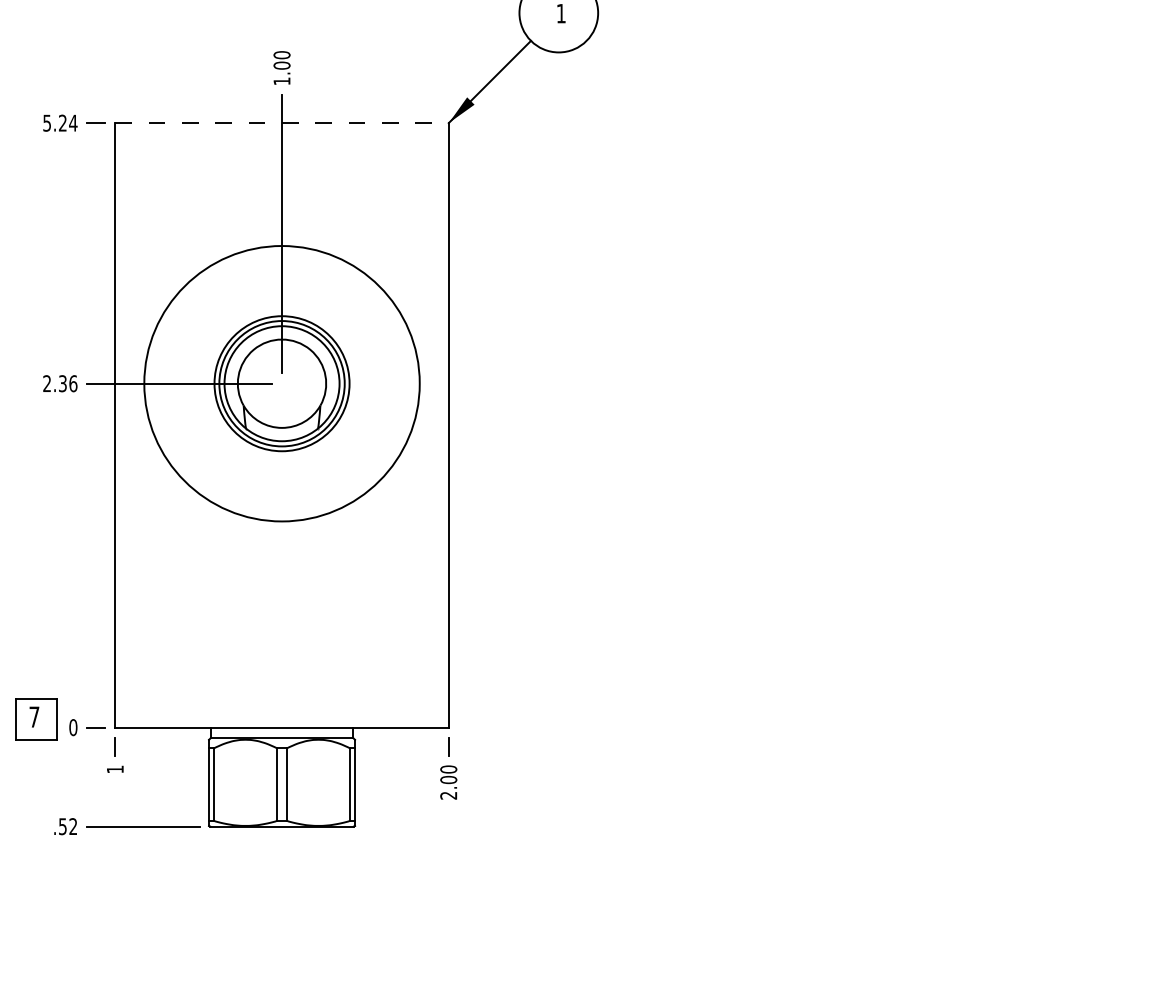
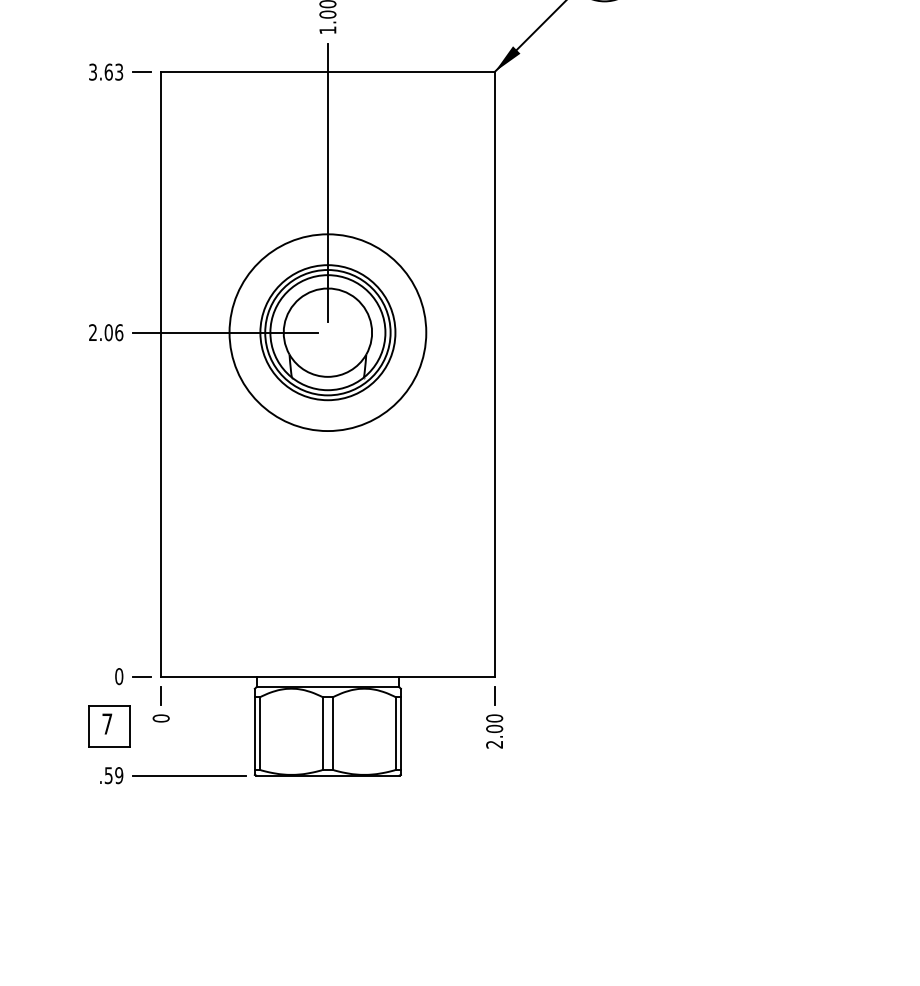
text: (60, 122) -> (106, 71), 5.24 -> 3.63
line: (282, 123) -> (328, 72), dashed -> solid
text: (62, 383) -> (108, 332), 2.36 -> 2.06
circle: (281, 383) -> (327, 332), size x0.71
part: (36, 719) -> (109, 726), moved
text: (114, 769) -> (160, 718), 1 -> 0
text: (73, 826) -> (119, 775), .52 -> .59

